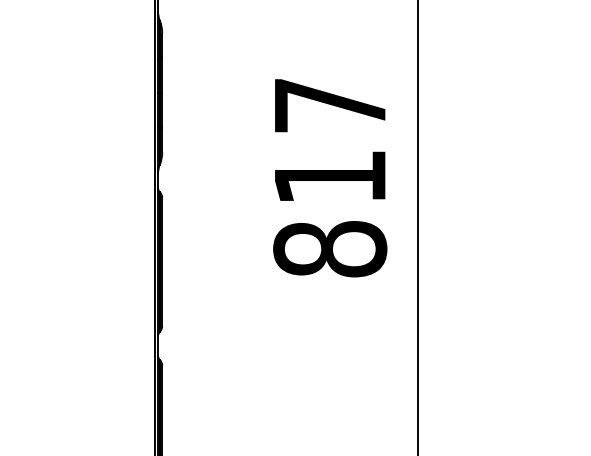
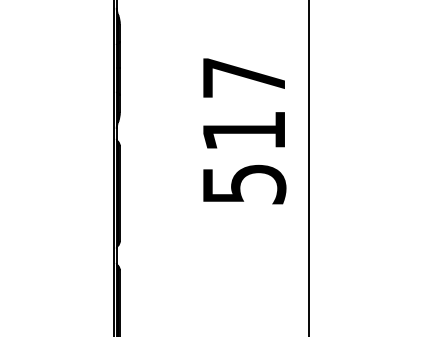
text: (330, 248) -> (244, 183), 817 -> 517

